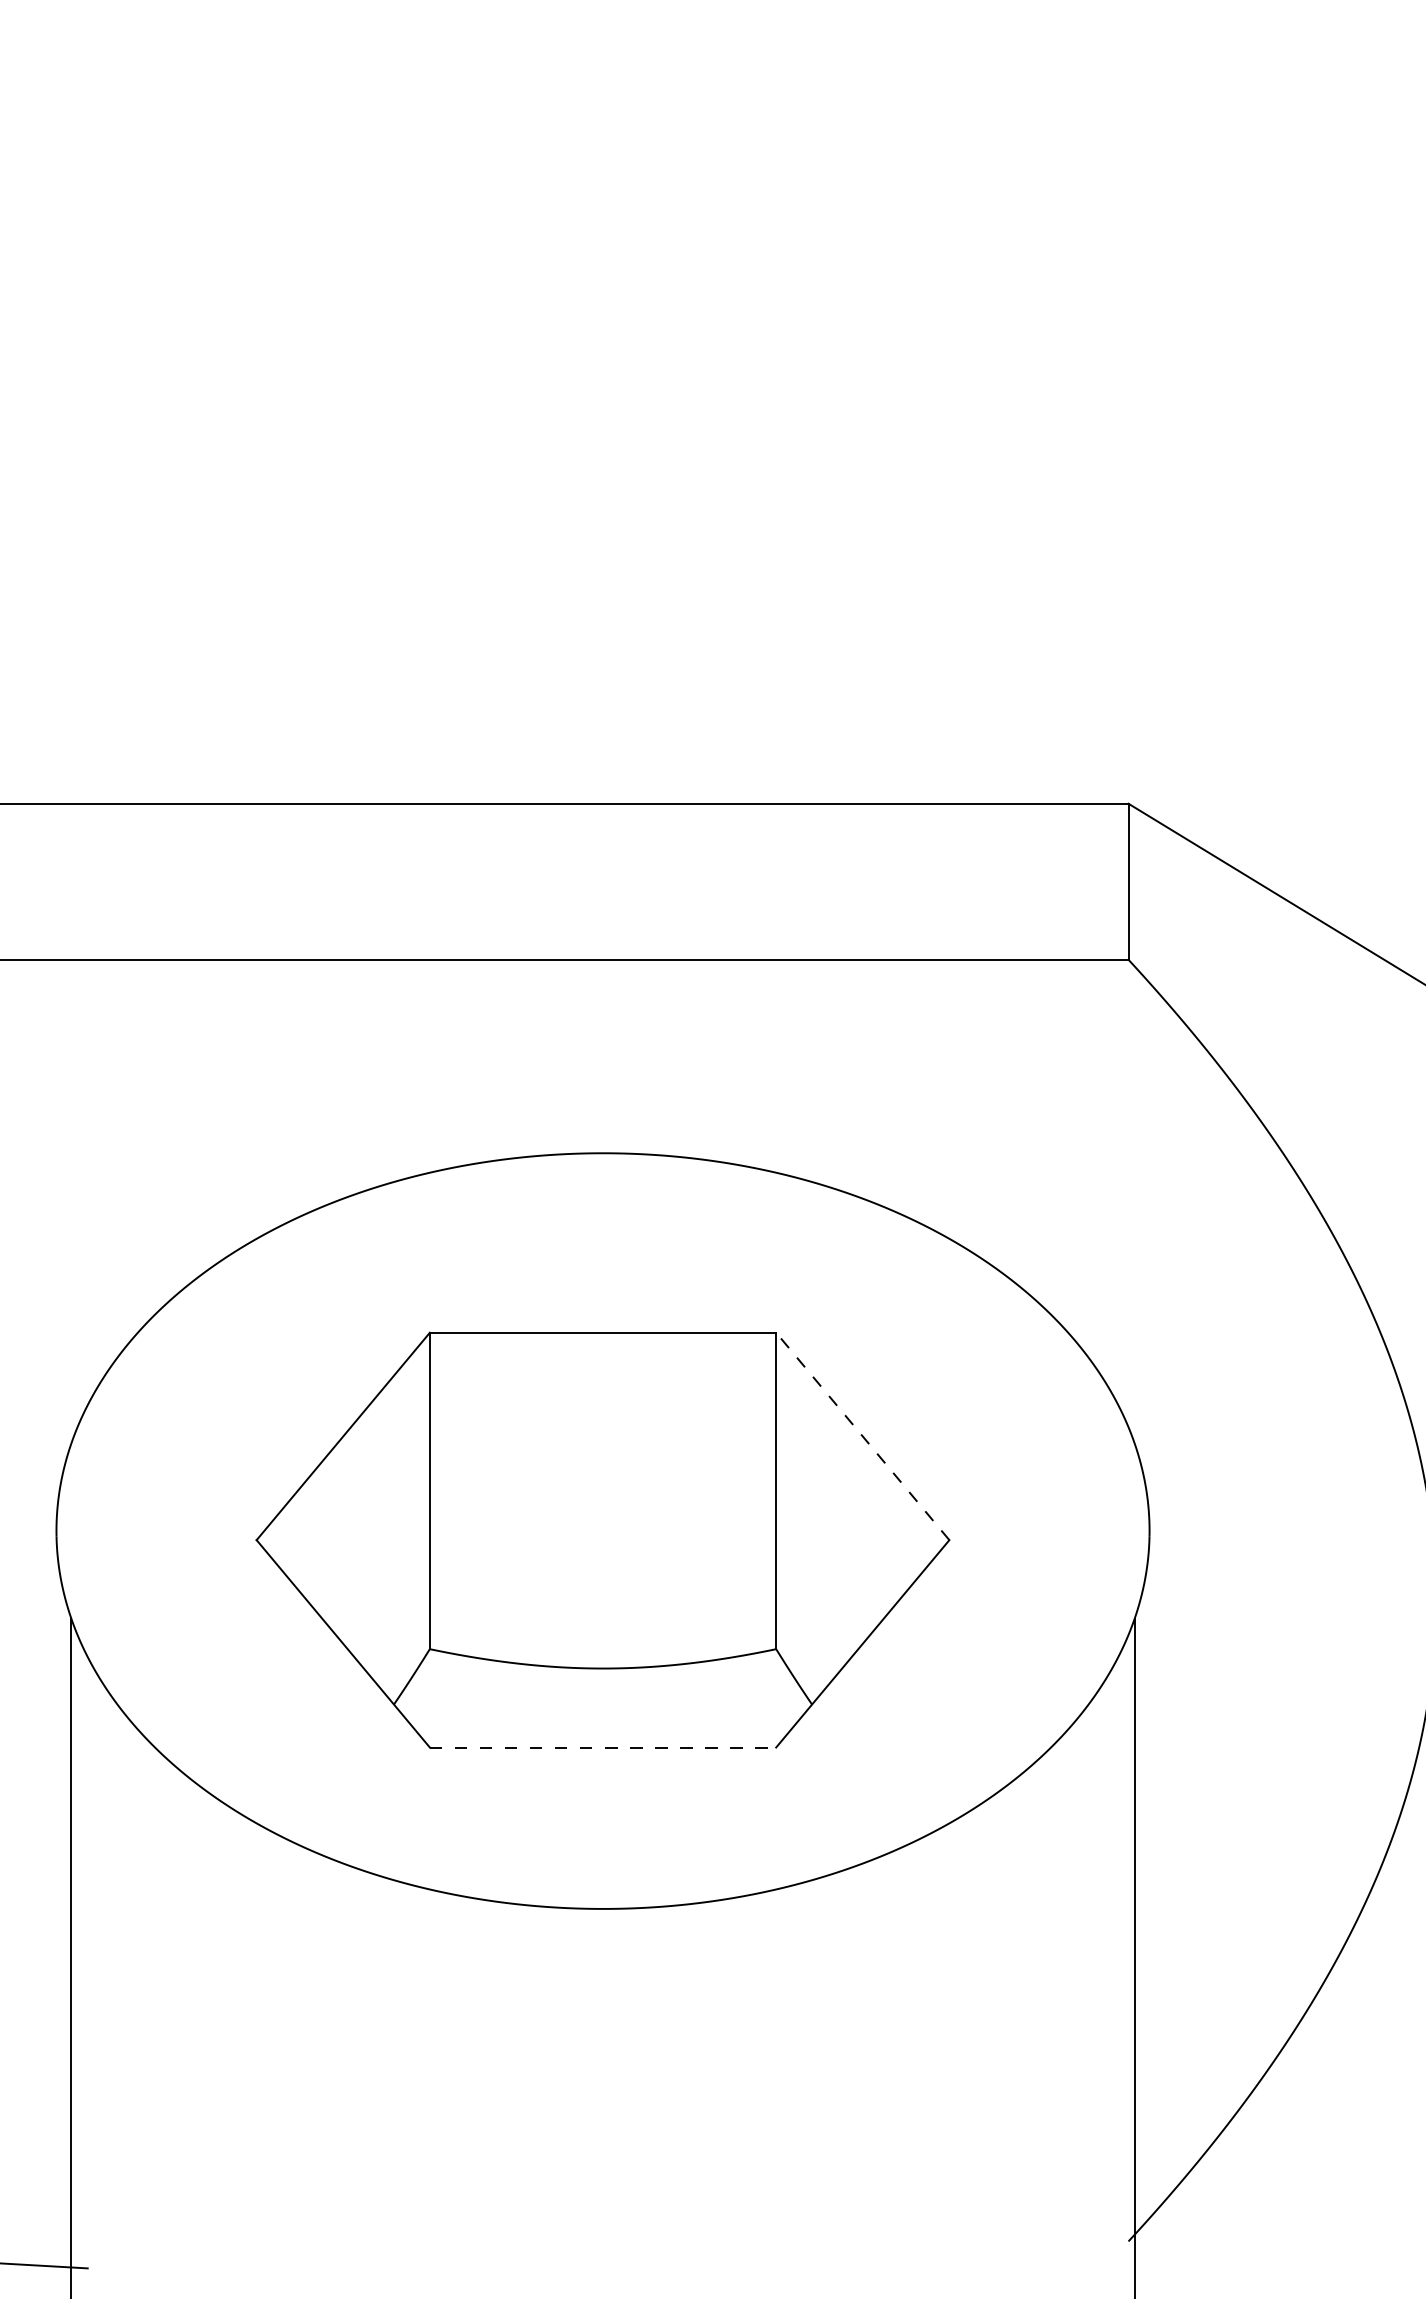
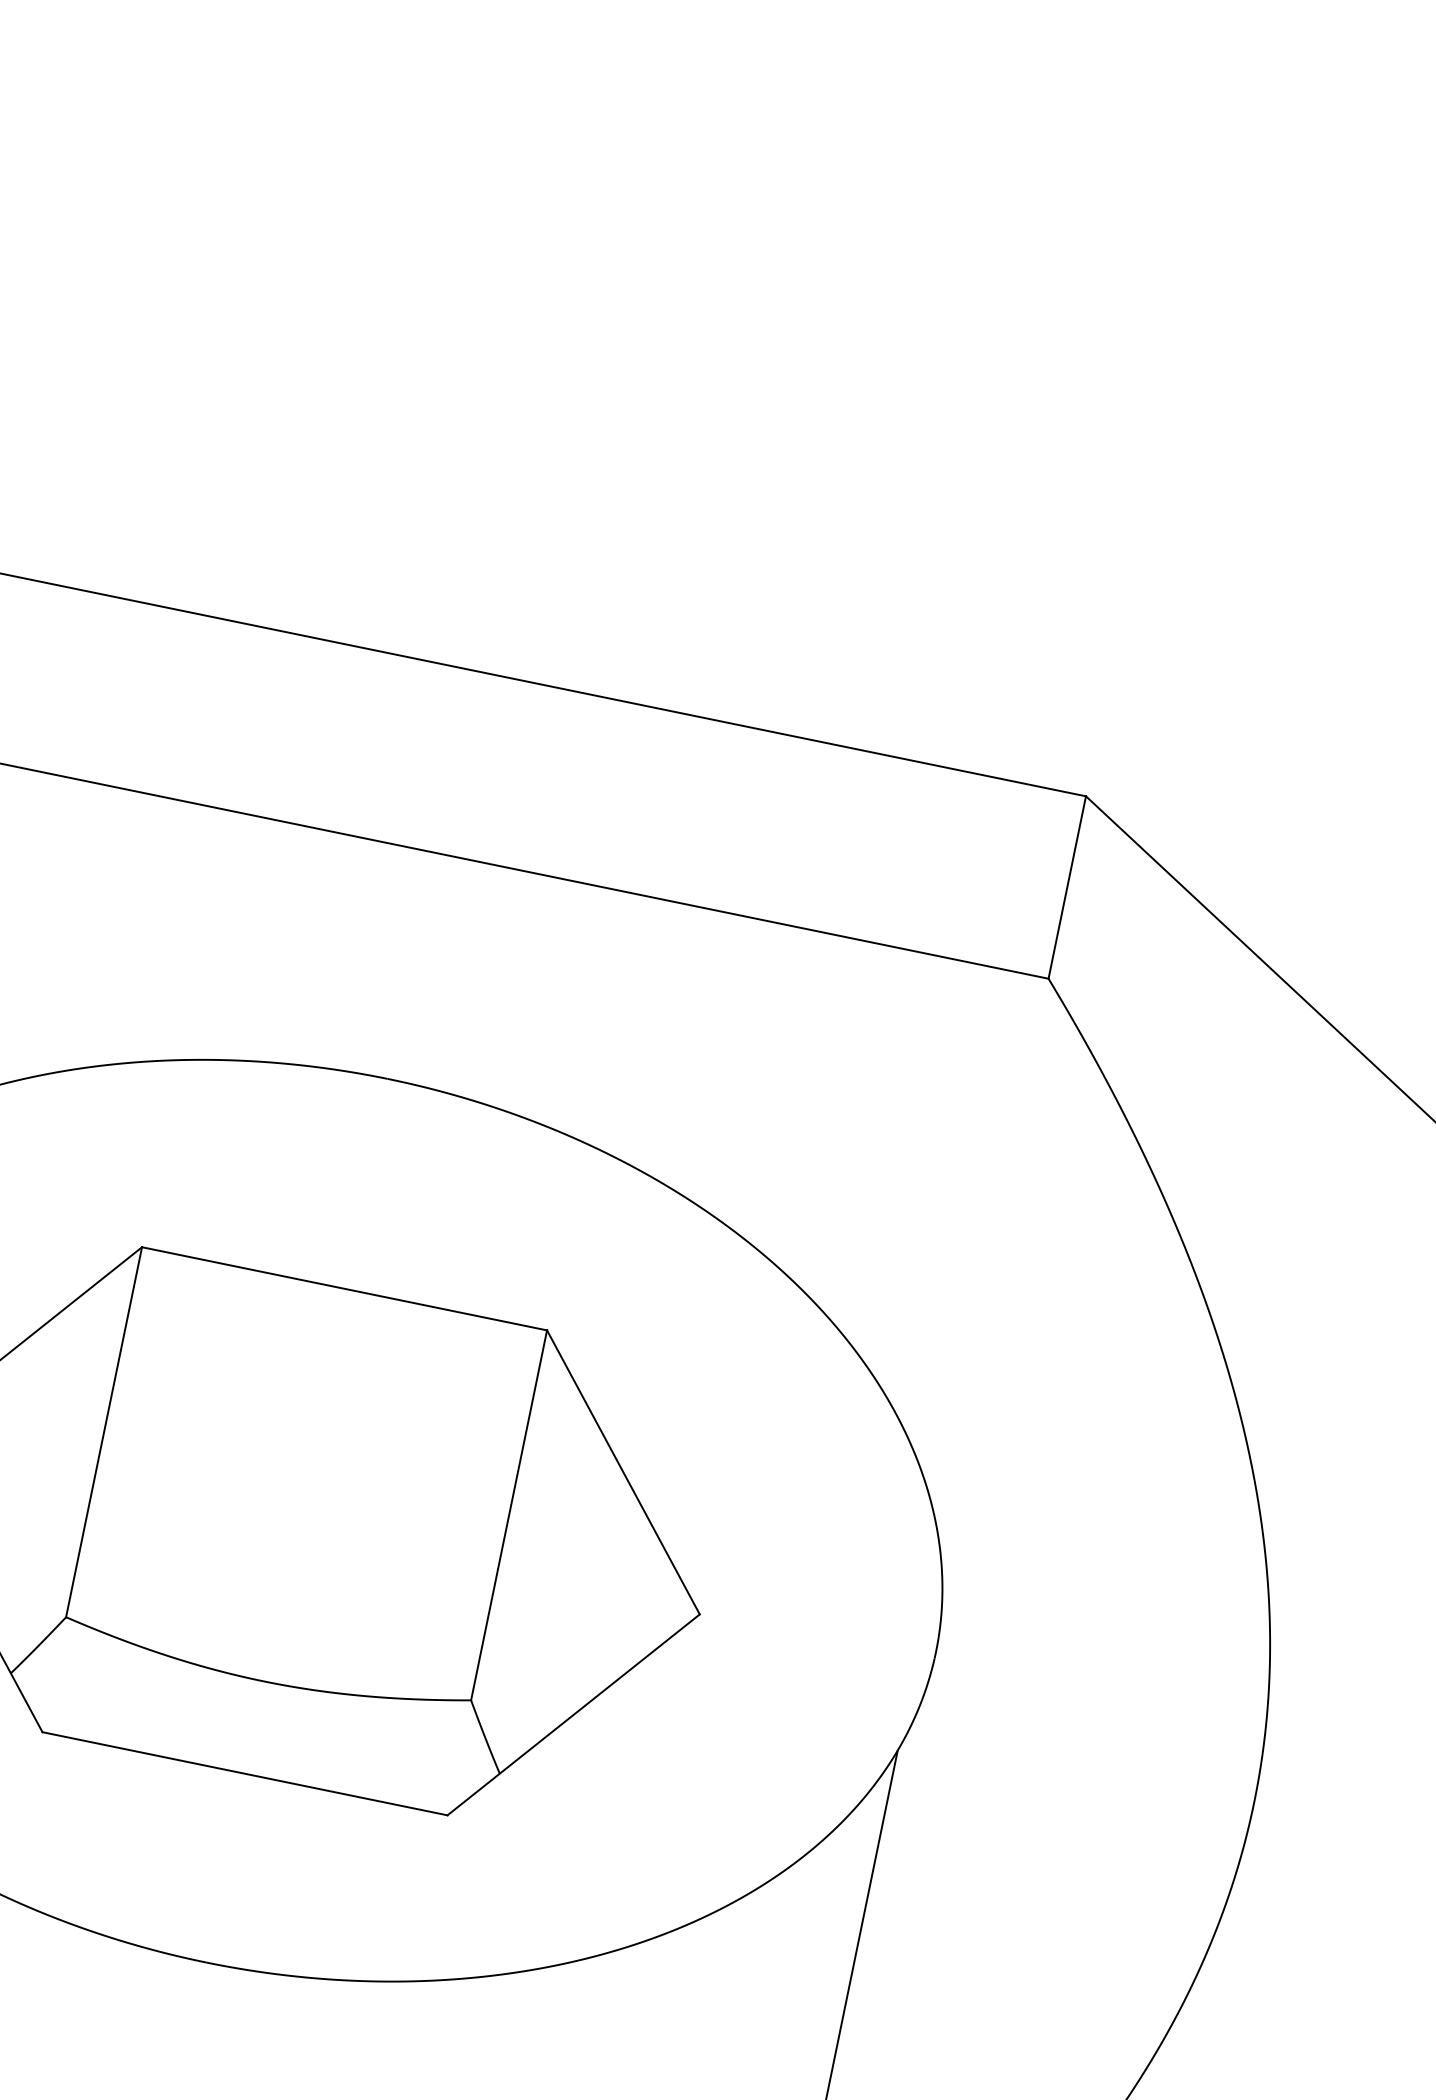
line: (862, 1436) -> (623, 1472), dashed -> solid
line: (603, 1747) -> (245, 1773), dashed -> solid

